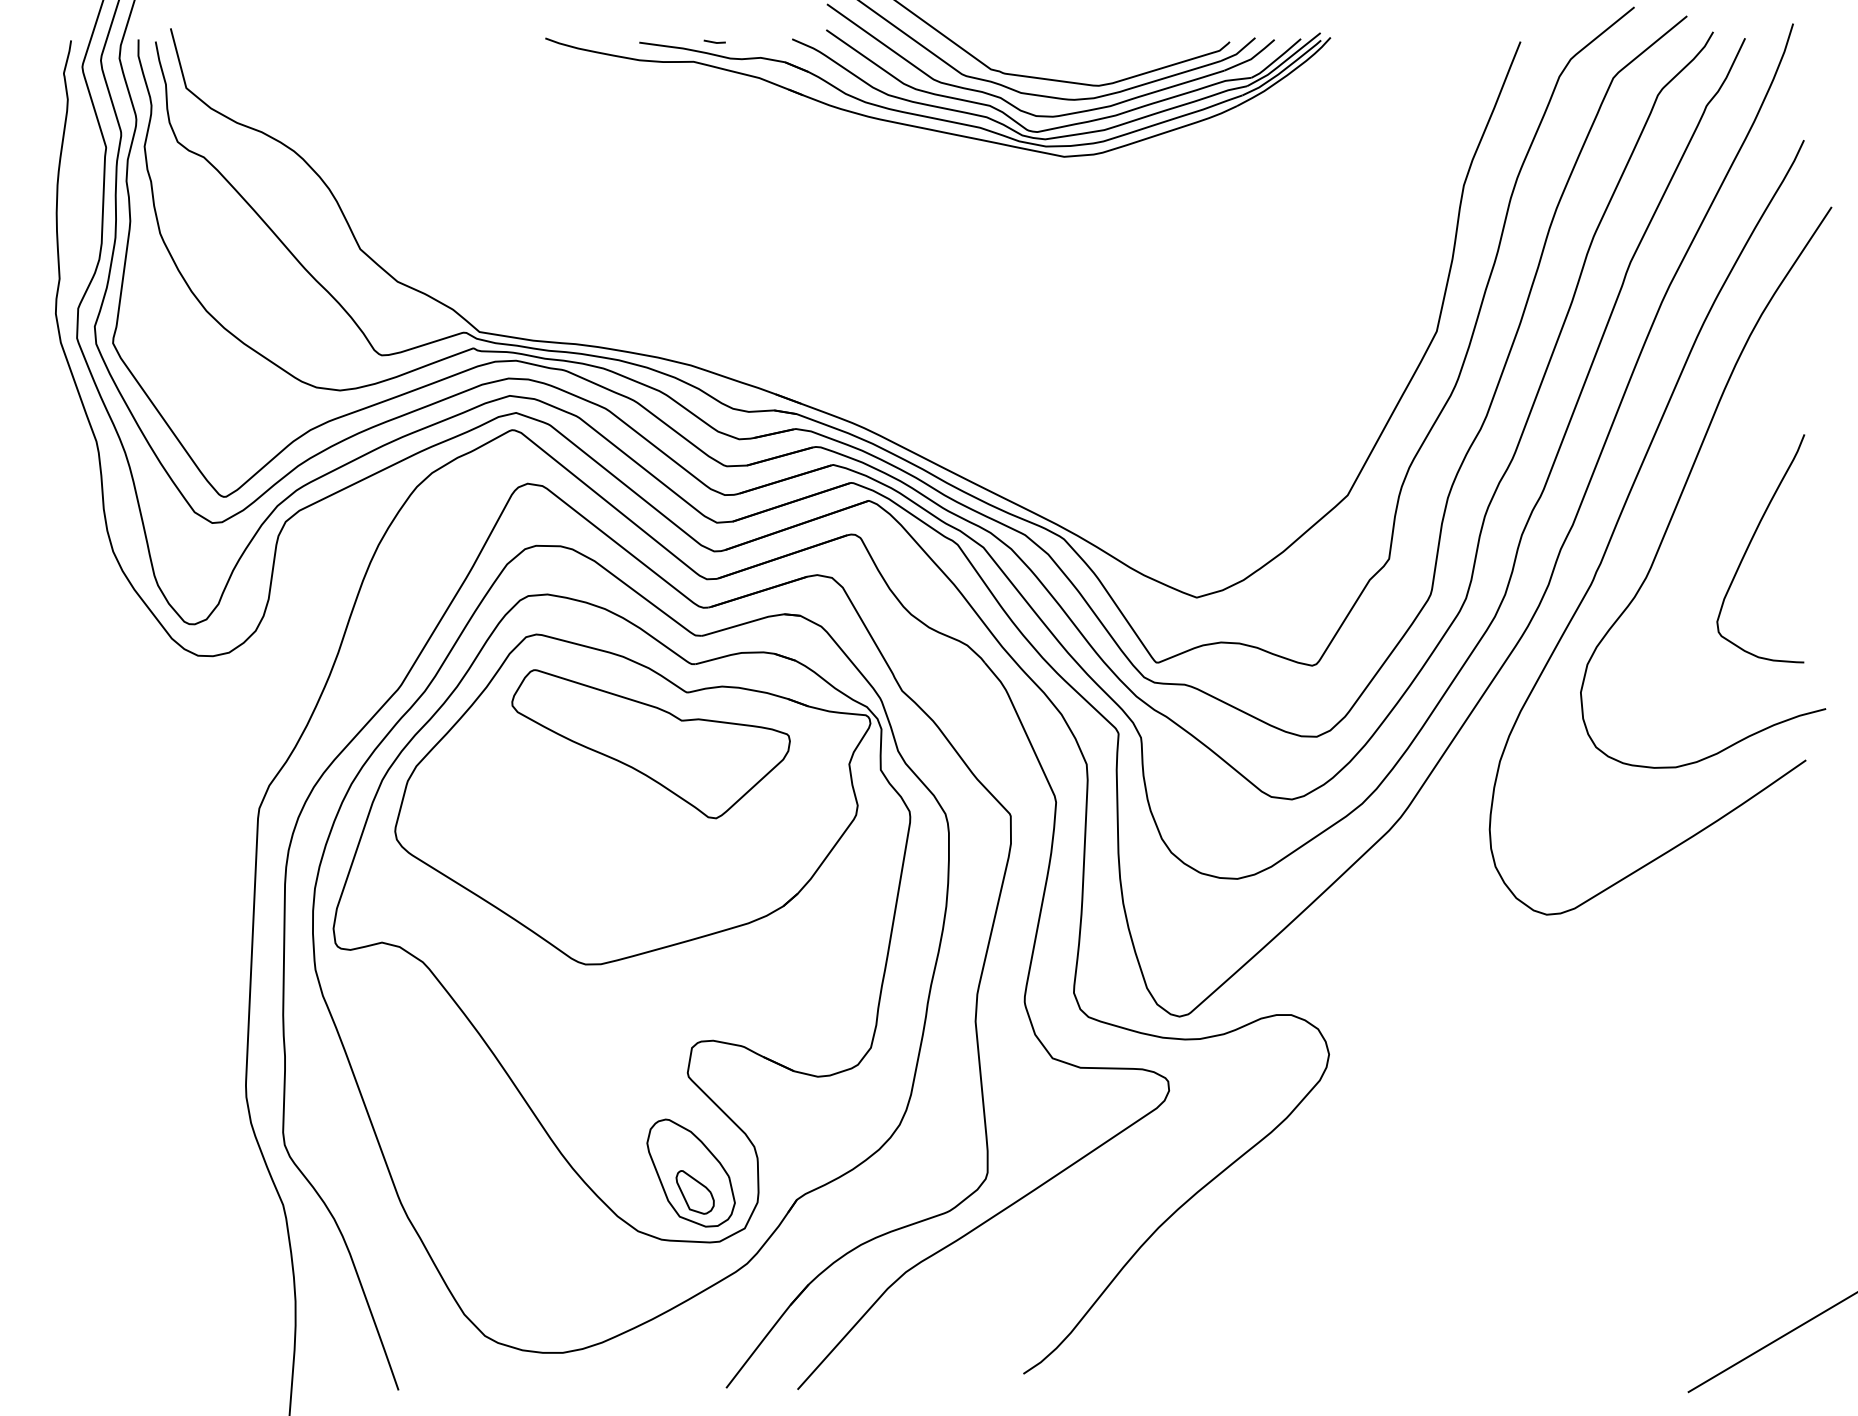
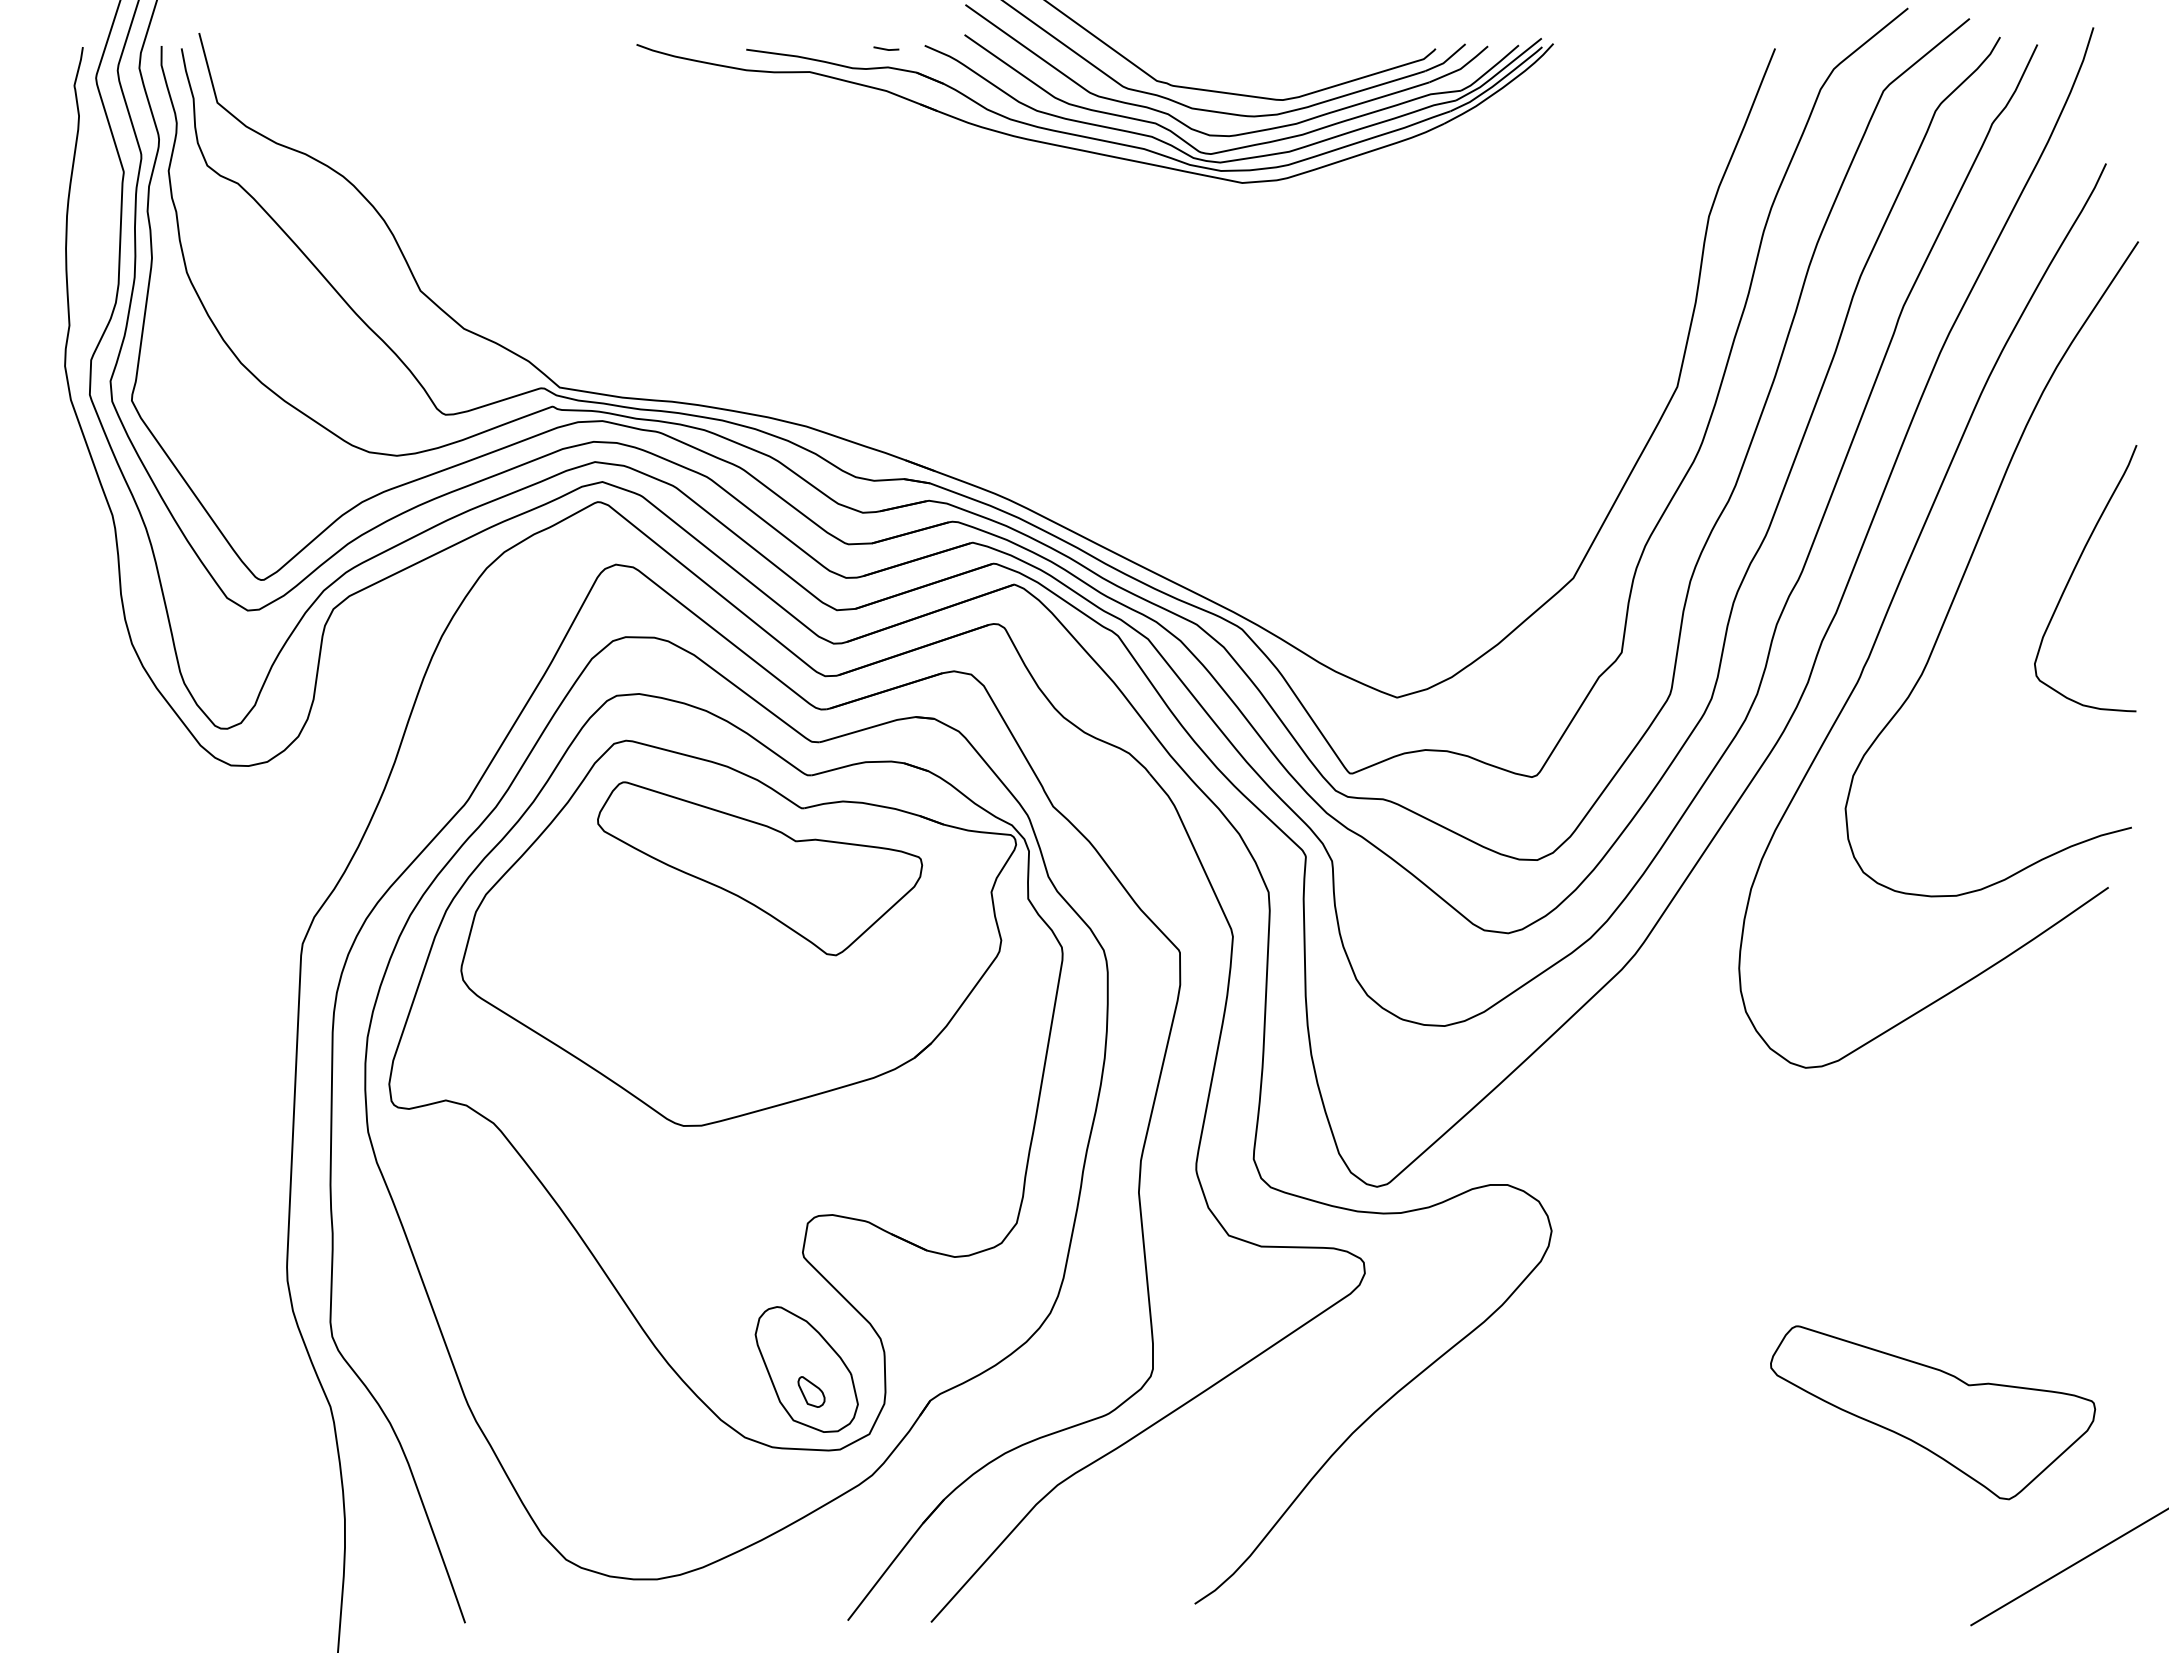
line: (714, 41) -> (886, 48), moved
curve: (1750, 544) -> (2073, 573), moved
part: (695, 1191) -> (811, 1391), size x0.6
part: (1656, 1209) -> (1933, 1412), added

